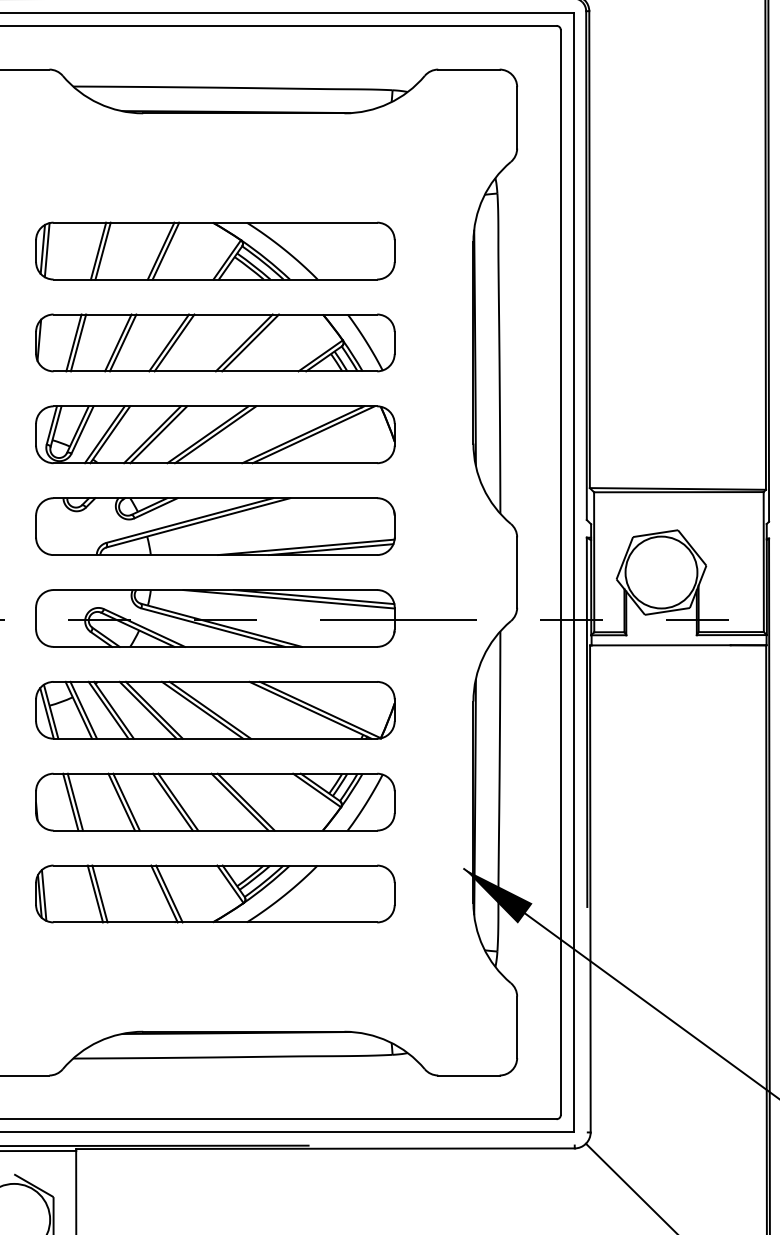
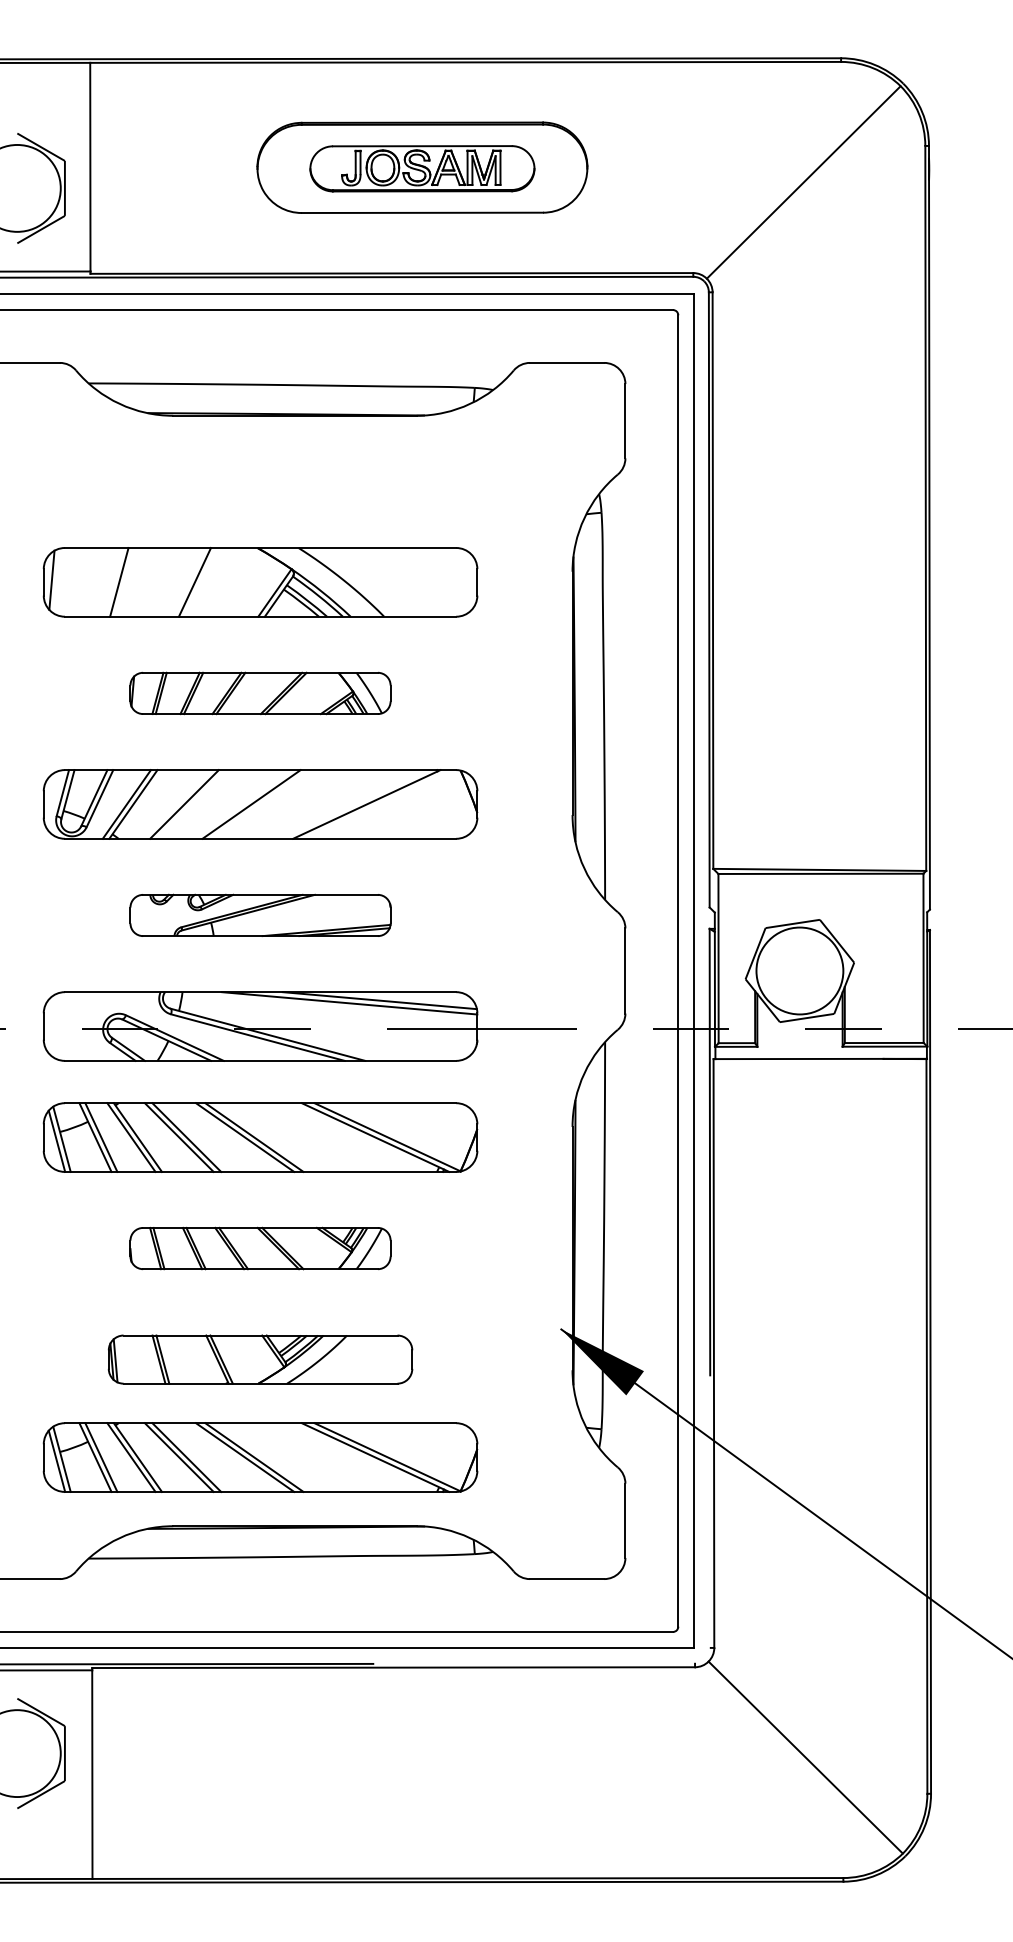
line: (47, 249) -> (57, 580), removed
line: (102, 250) -> (124, 581), removed
line: (165, 250) -> (200, 581), removed
part: (215, 343) -> (260, 693), size x0.6
line: (158, 434) -> (191, 804), removed
line: (215, 434) -> (260, 804), removed
line: (313, 434) -> (379, 804), removed
part: (215, 526) -> (260, 915), size x0.6
part: (215, 802) -> (260, 1248), size x0.6
part: (215, 893) -> (260, 1359), size x0.7
part: (215, 974) -> (260, 1457), added

